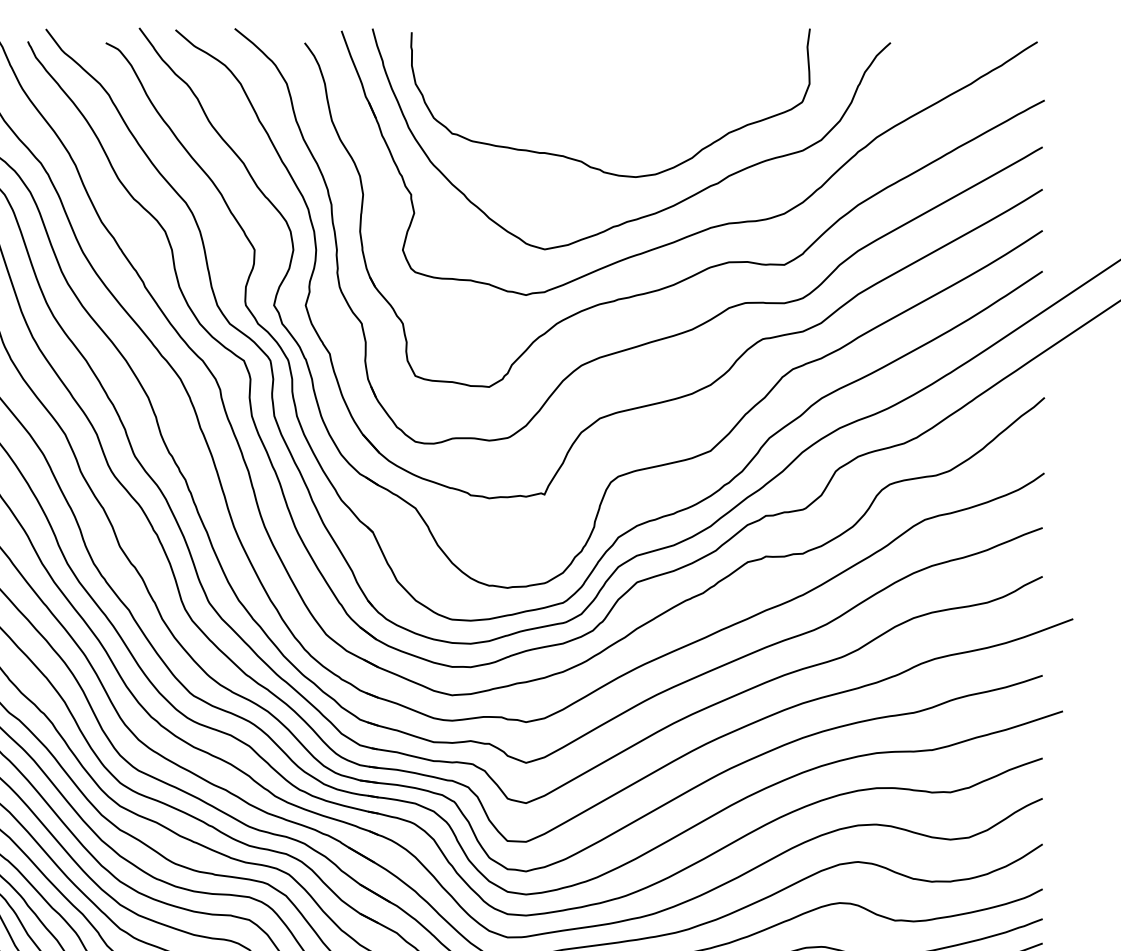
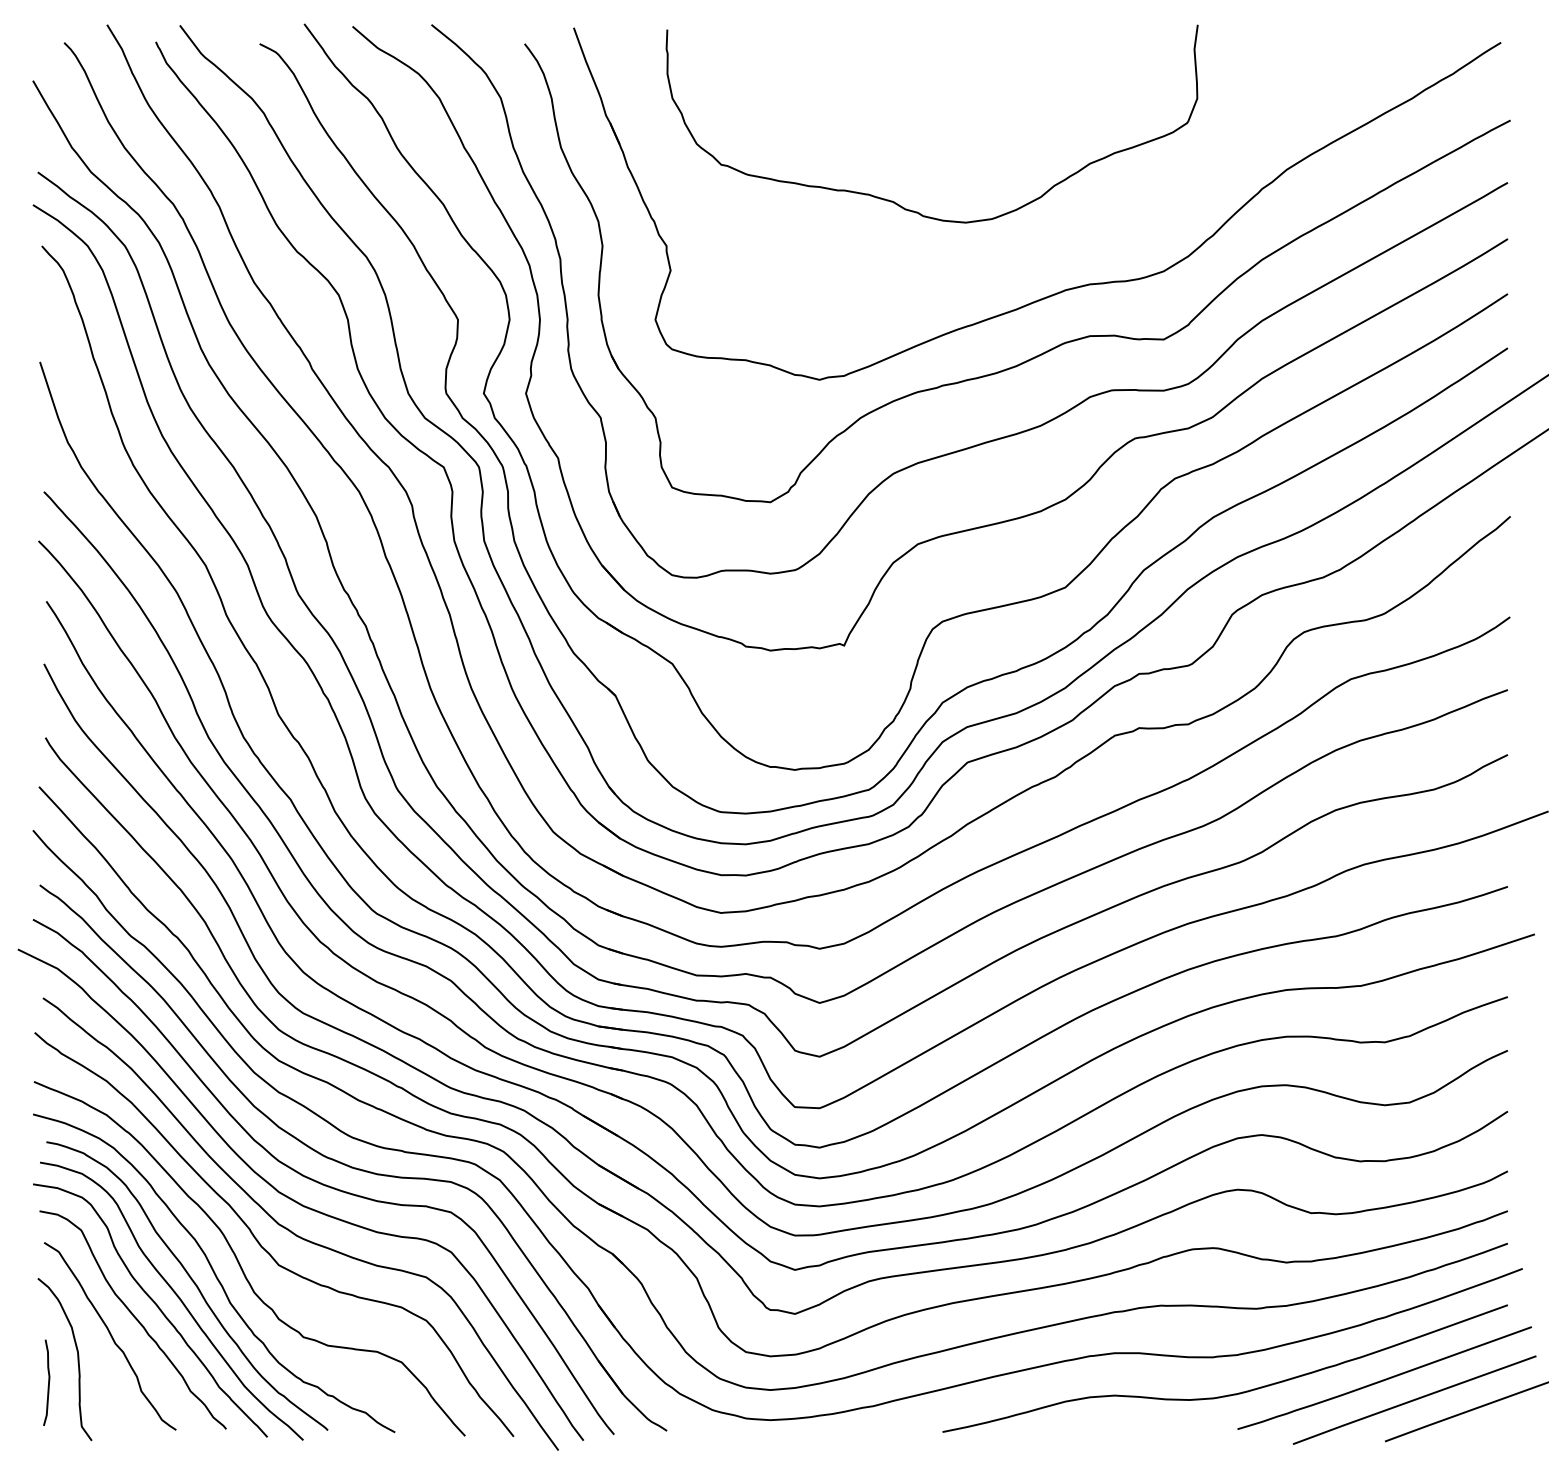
curve: (661, 210) -> (999, 266), removed

